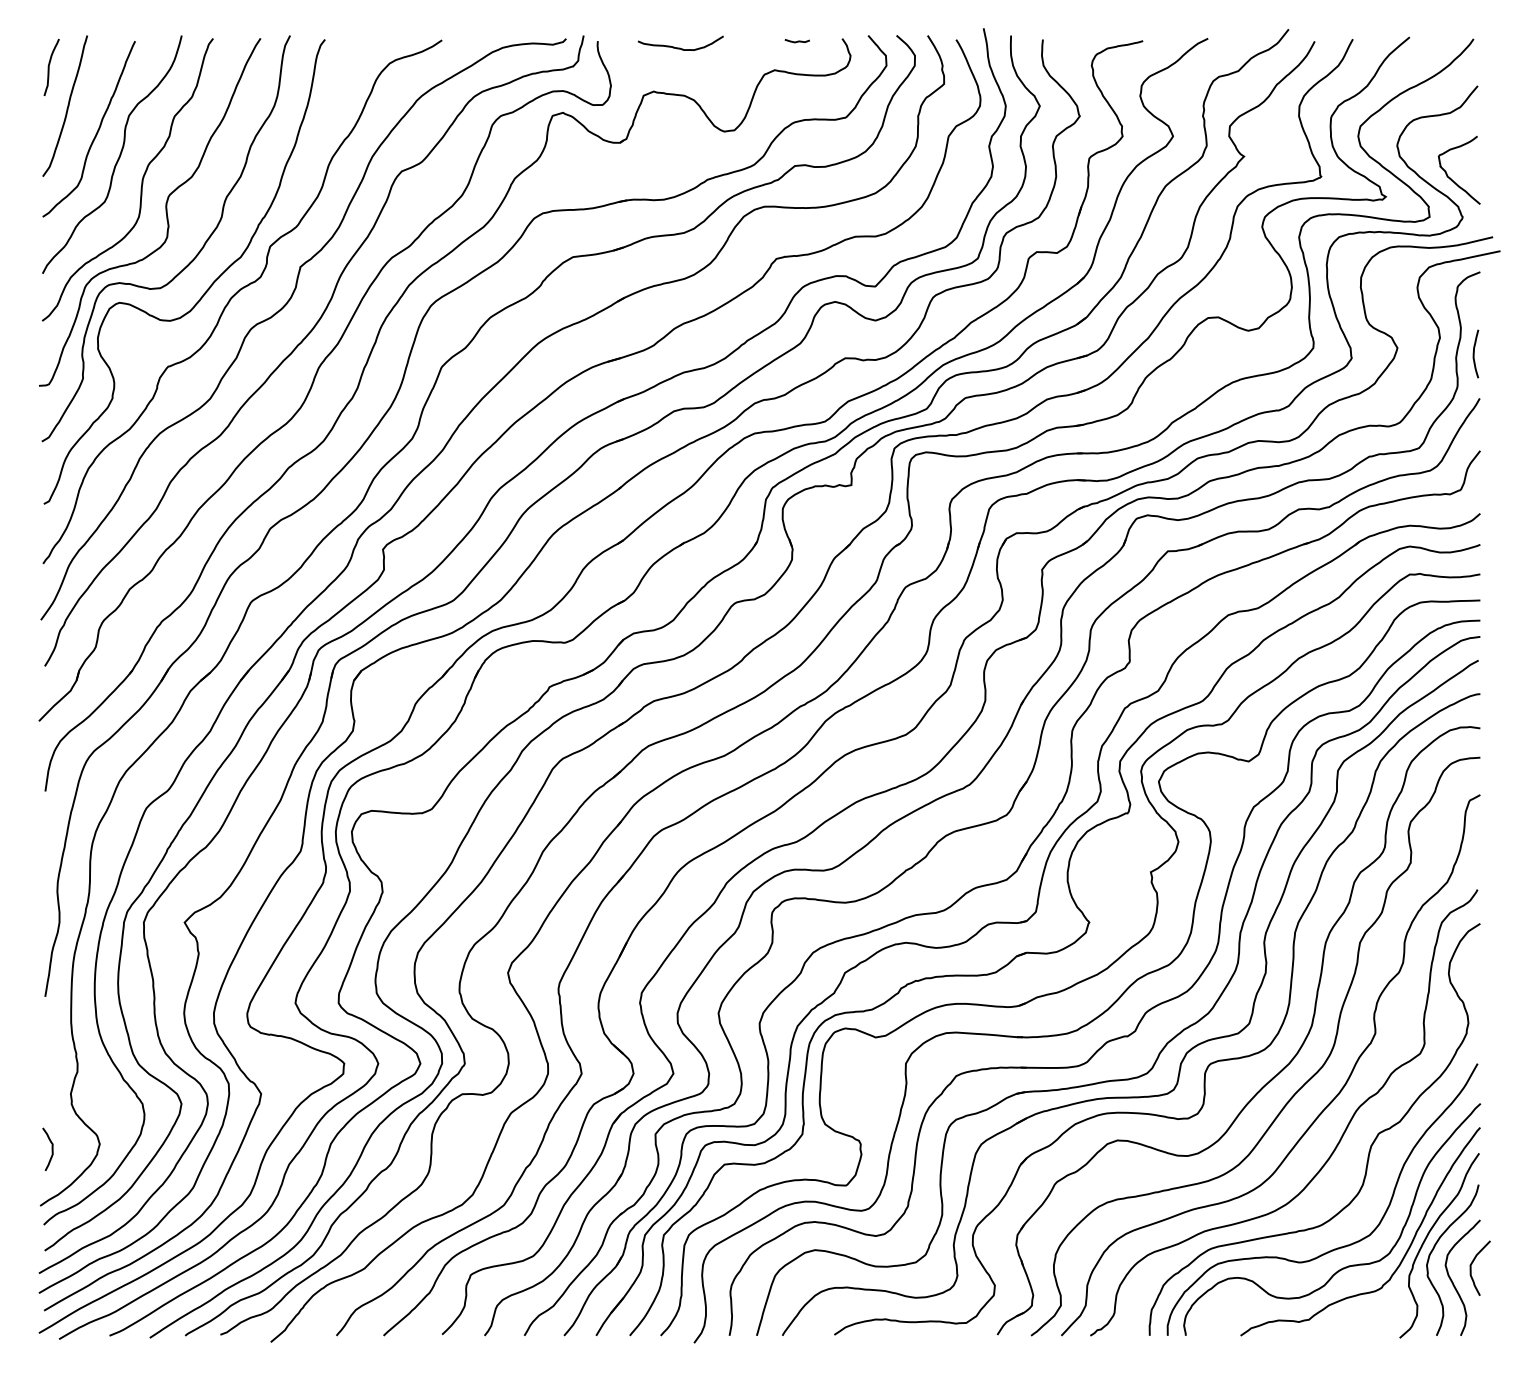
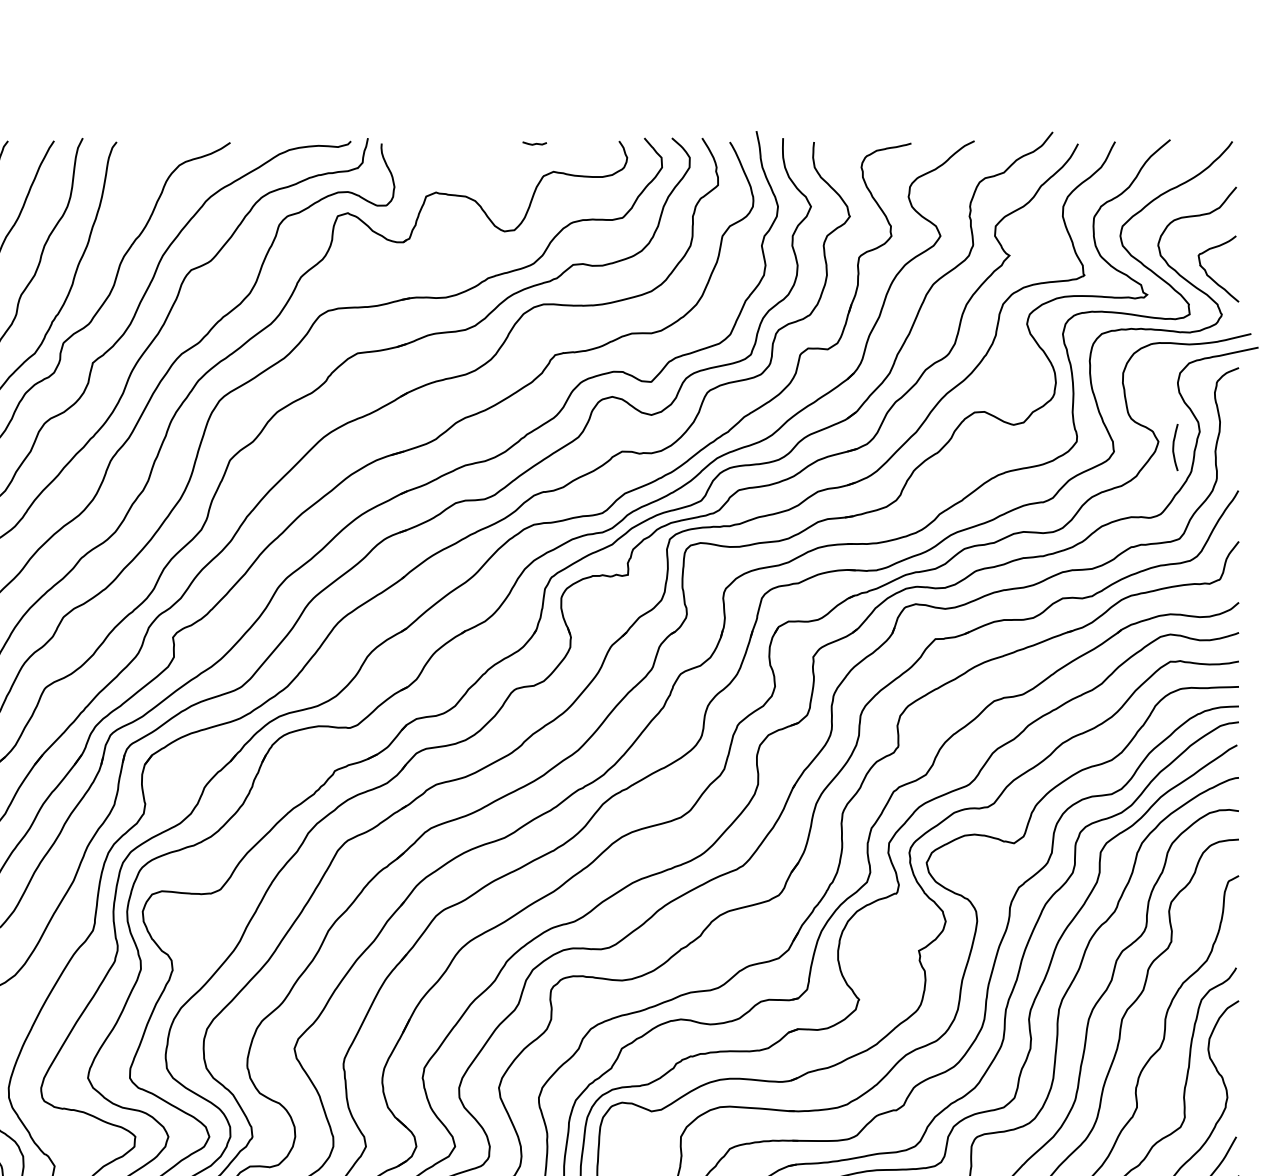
curve: (796, 41) -> (533, 143), moved
curve: (680, 47) -> (462, 149), removed
curve: (1474, 353) -> (1174, 446), moved

